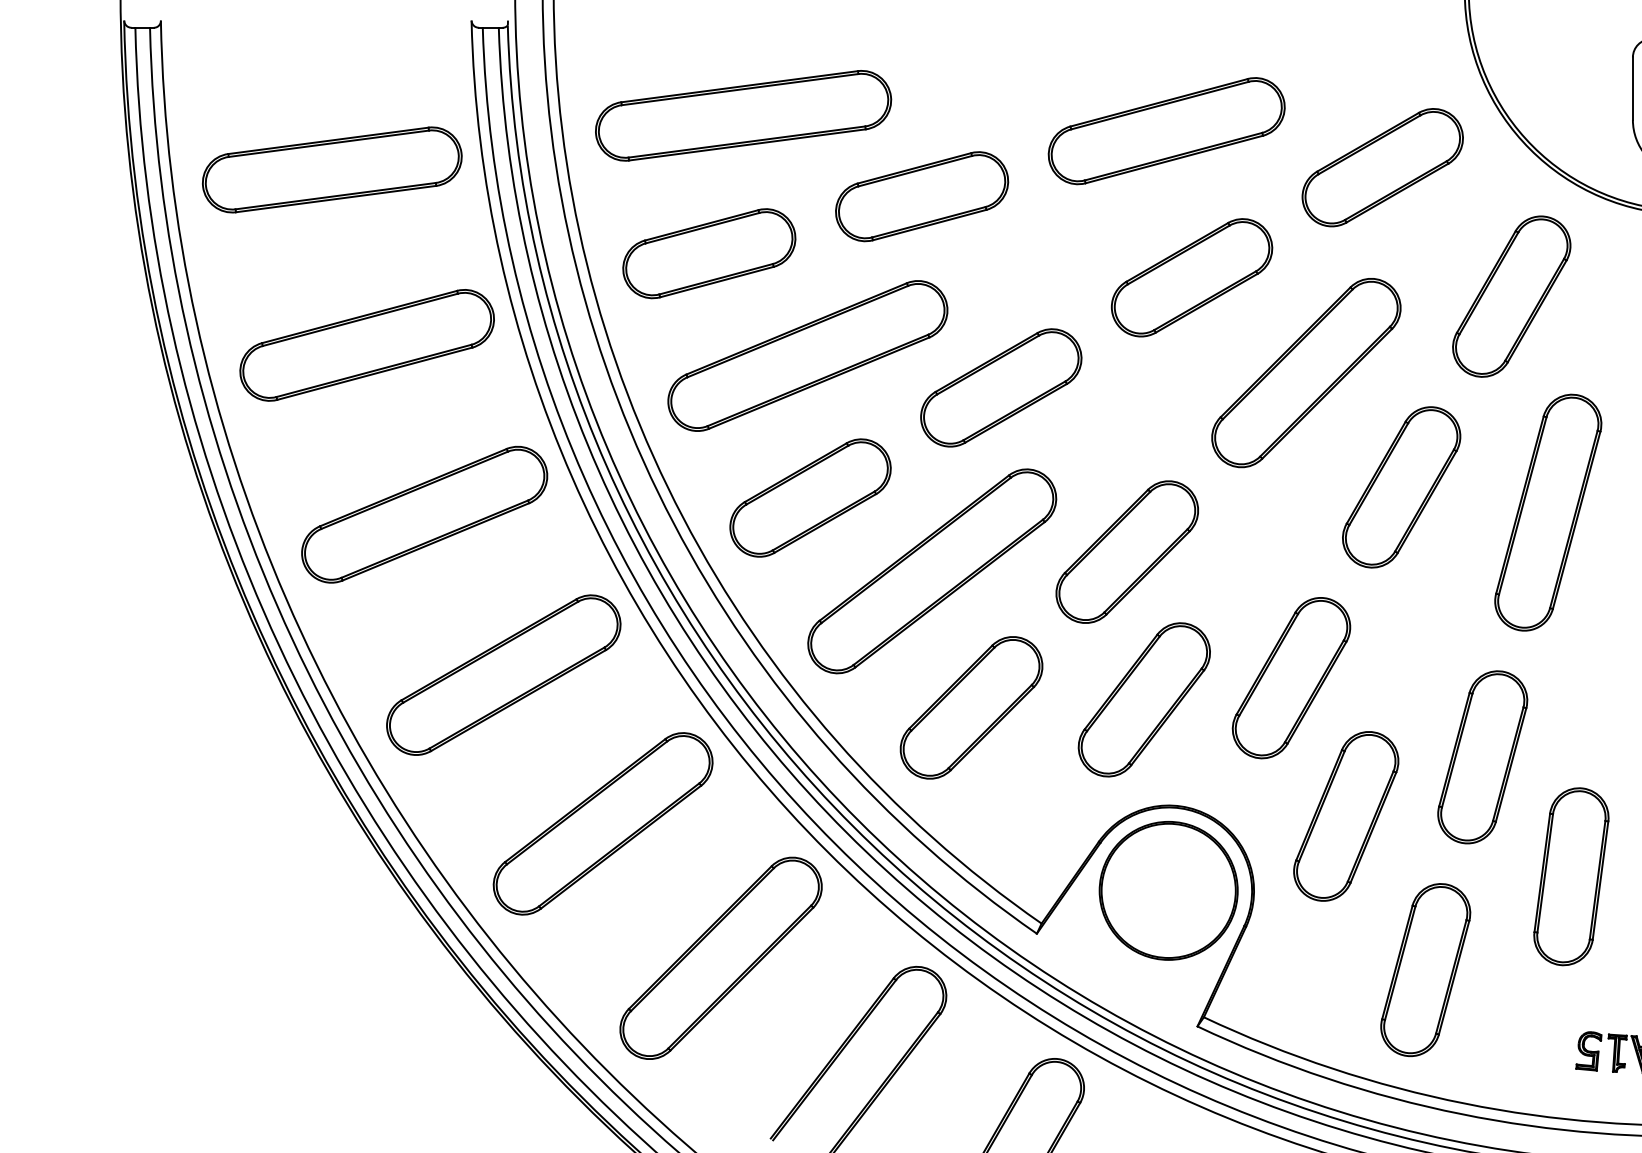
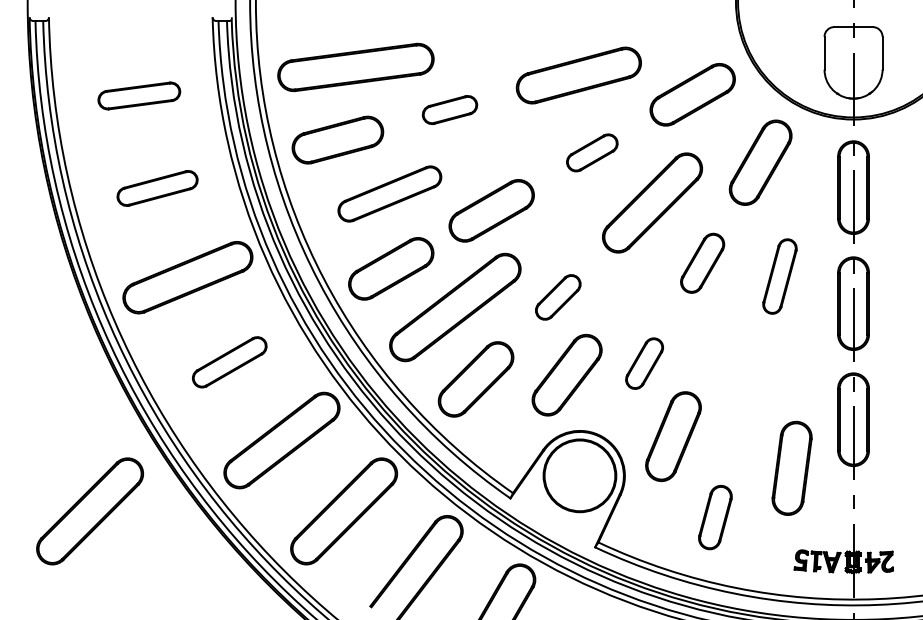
part: (332, 168) -> (139, 95), size x0.6
part: (921, 195) -> (449, 109), size x0.6
part: (1192, 277) -> (592, 152), size x0.6
part: (366, 345) -> (157, 188), size x0.6
part: (807, 354) -> (389, 193), size x0.7
part: (1401, 487) -> (702, 263), size x0.7
part: (1547, 512) -> (779, 276), size x0.6
part: (1127, 552) -> (558, 297), size x0.6
part: (503, 675) -> (229, 362), size x0.6
part: (1291, 677) -> (644, 363), size x0.6
part: (1482, 757) -> (745, 405), removed
part: (237, 958) -> (89, 511), added
part: (1425, 969) -> (715, 517), size x0.7

